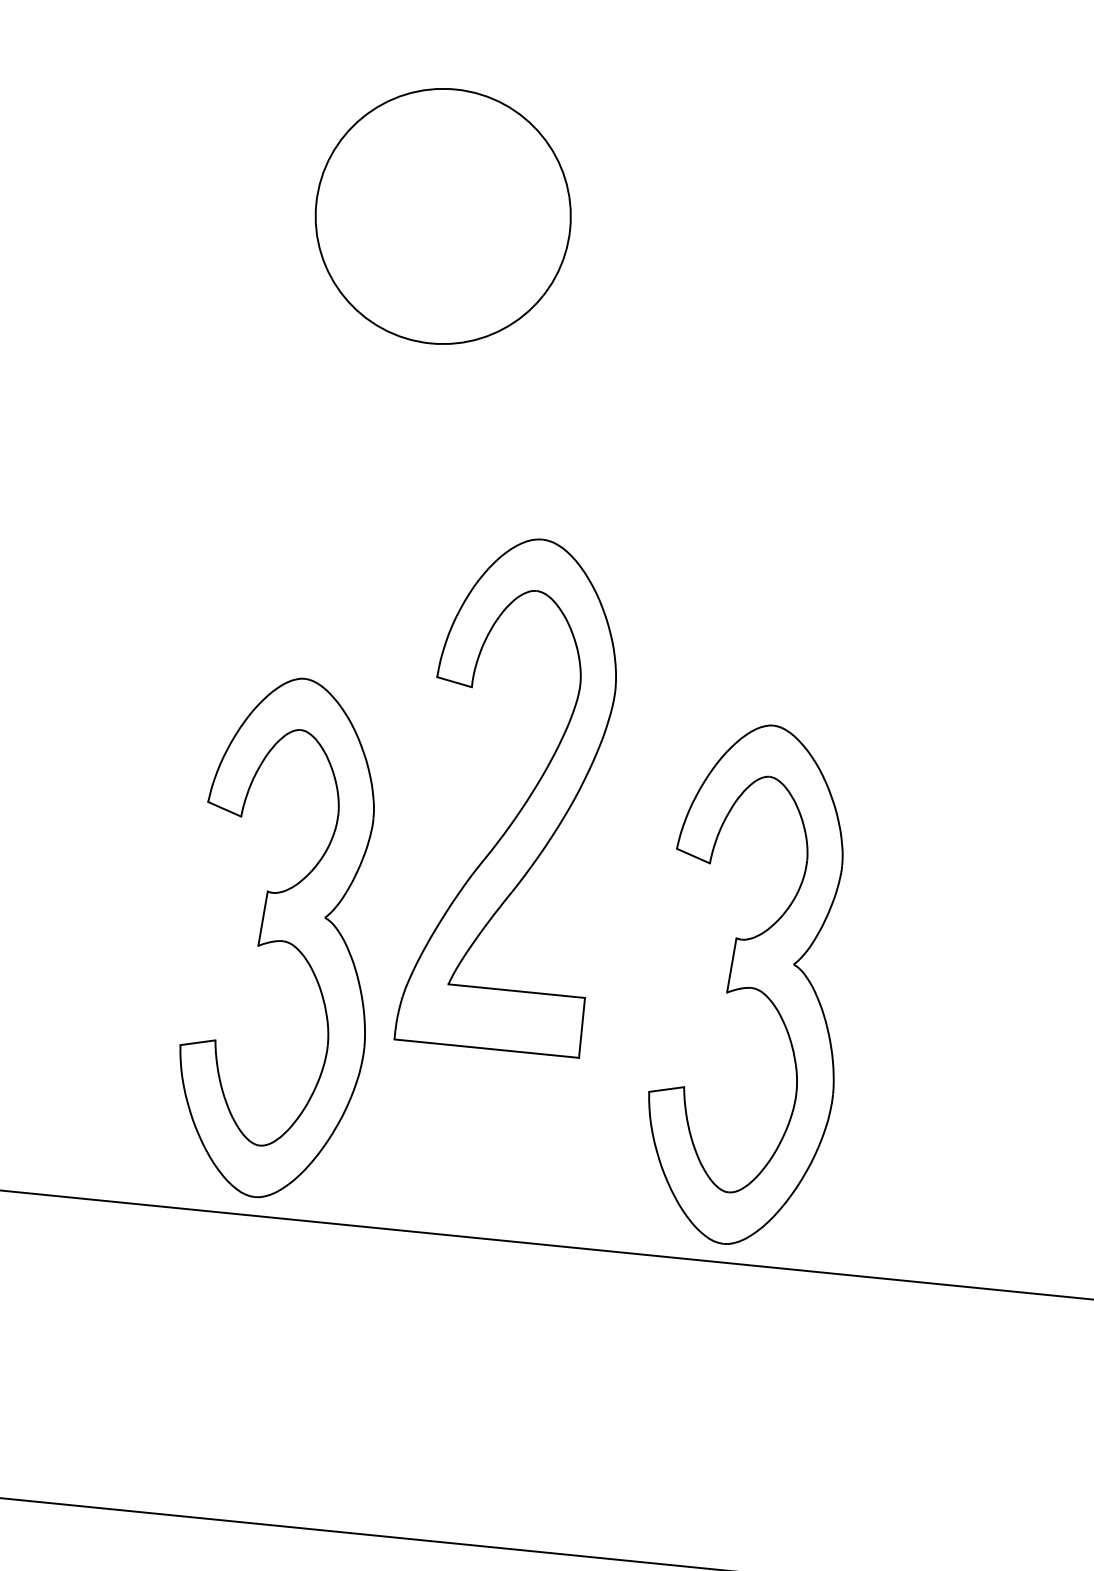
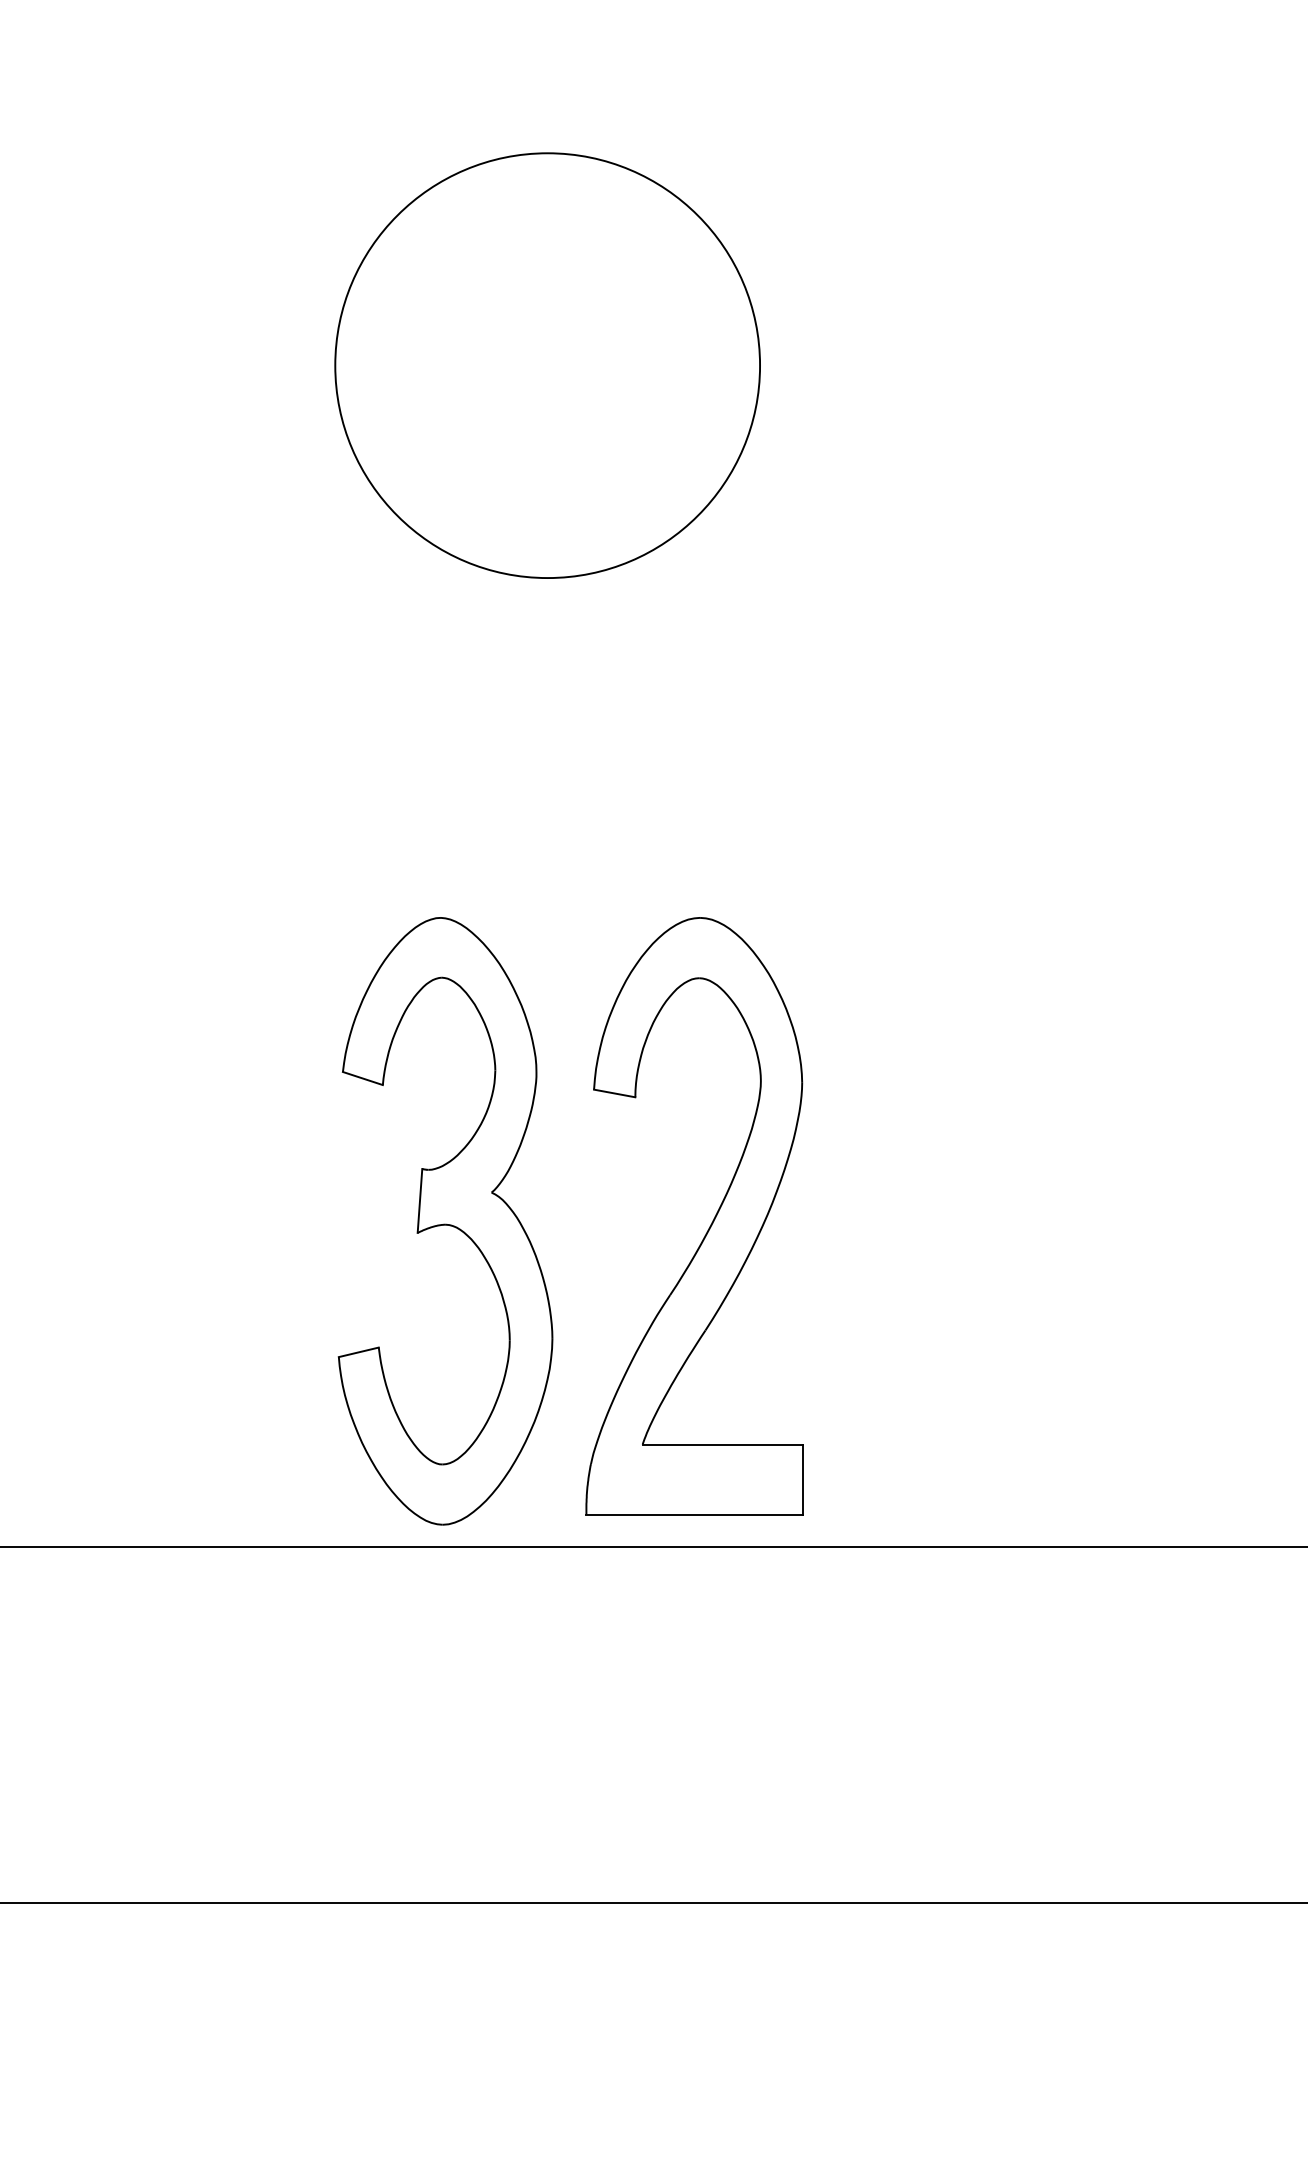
circle: (443, 216) -> (547, 365), size x1.43
part: (525, 802) -> (710, 1224), moved
part: (751, 985) -> (994, 1221), removed

